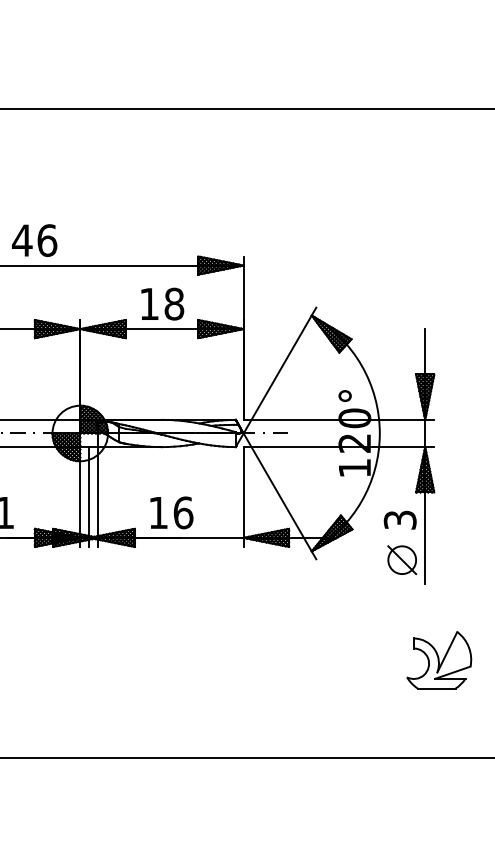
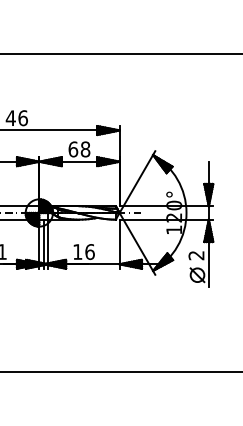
text: (149, 304) -> (73, 149), 18 -> 68
text: (400, 520) -> (196, 255), 3 -> 2
part: (438, 658) -> (215, 323), removed

